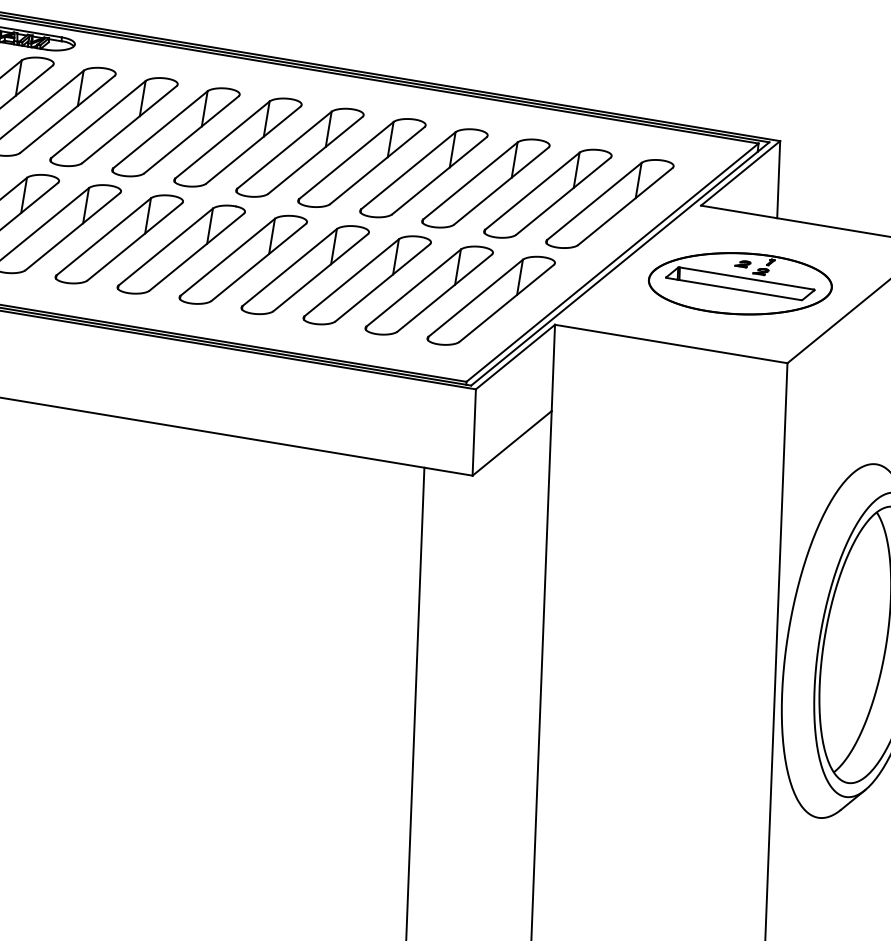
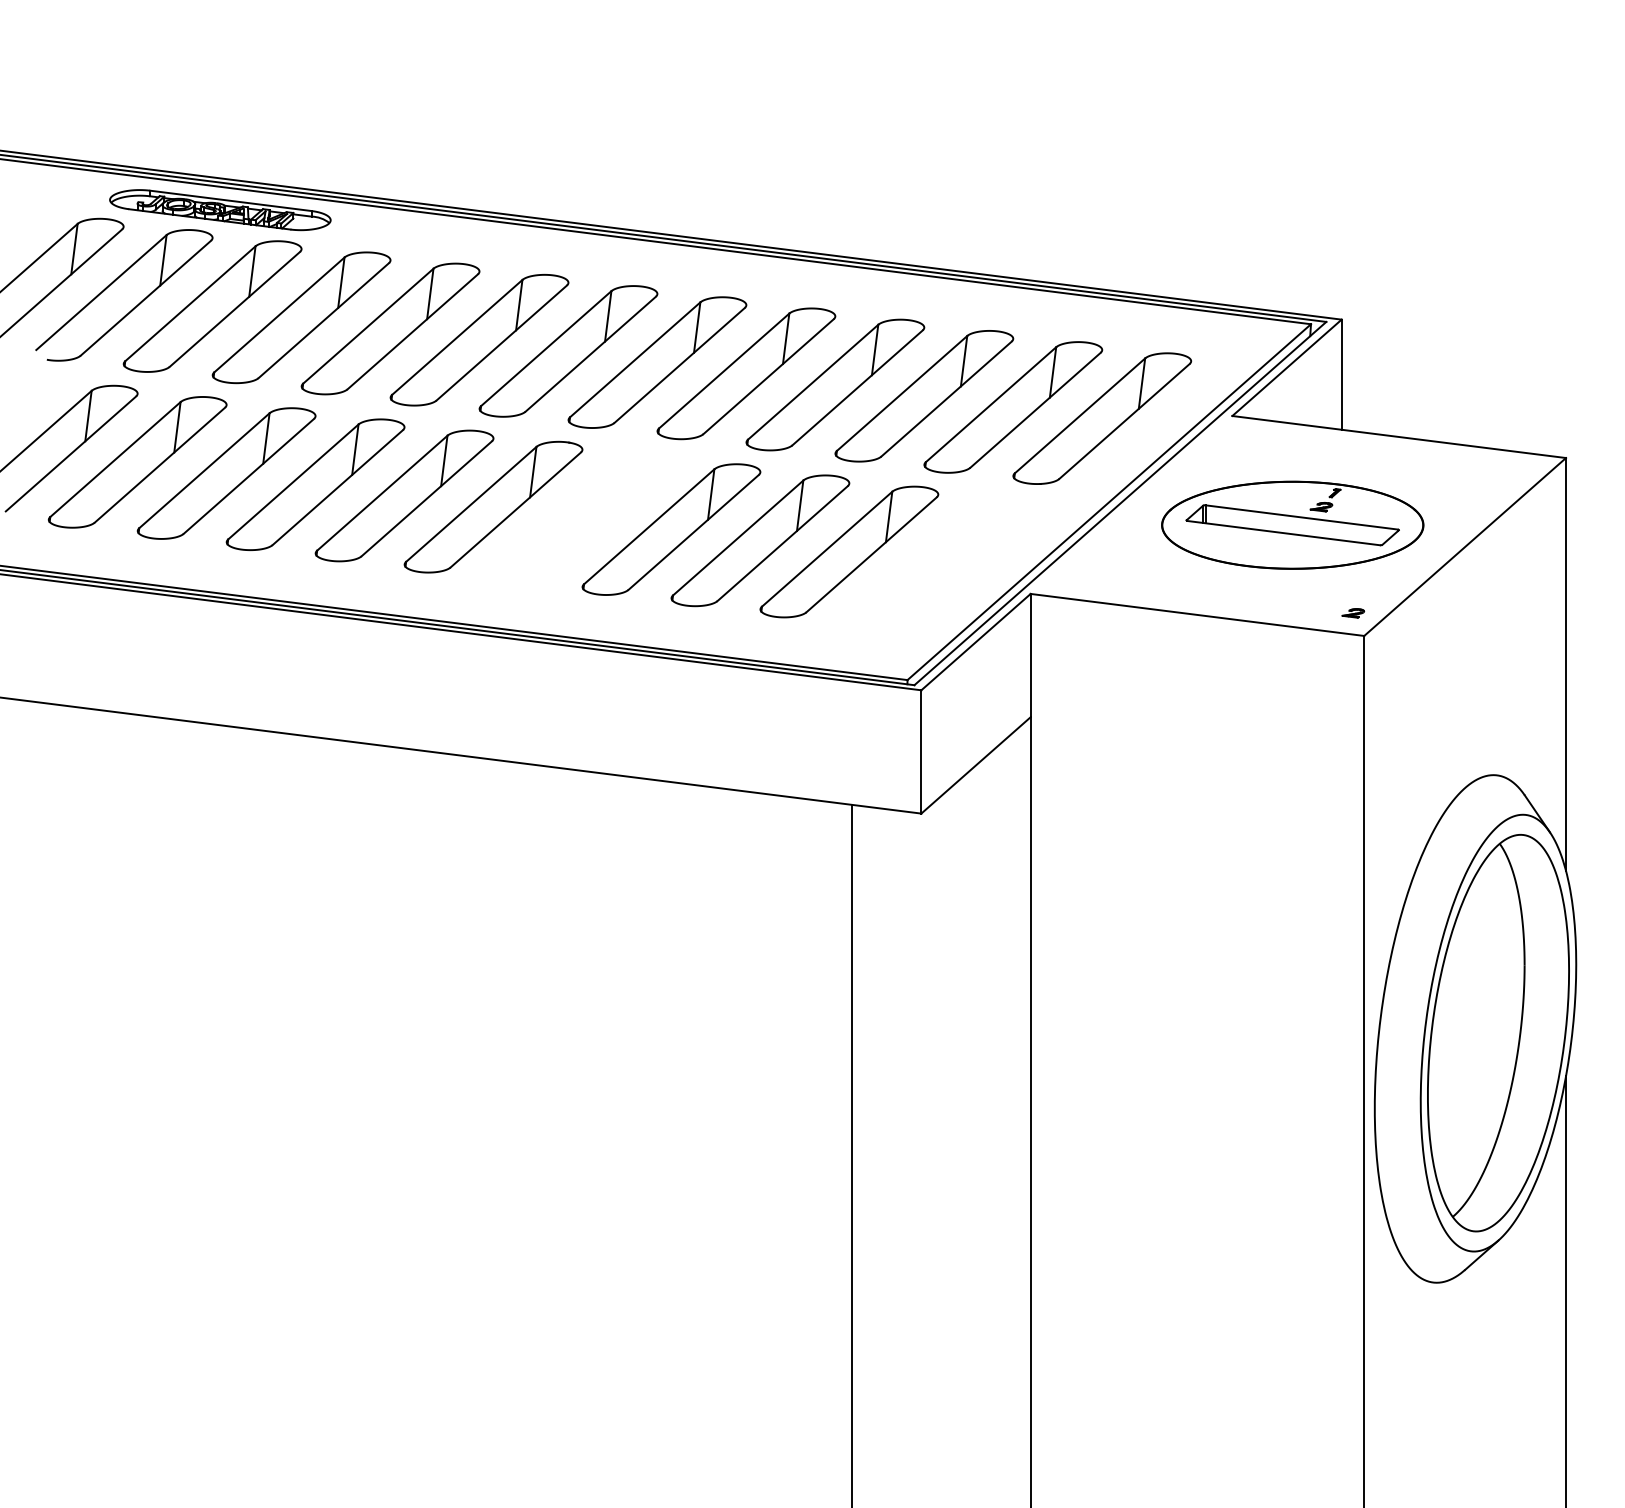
part: (243, 259) -> (582, 518), removed
part: (743, 264) -> (1353, 613), moved
part: (491, 301) -> (938, 563), removed

